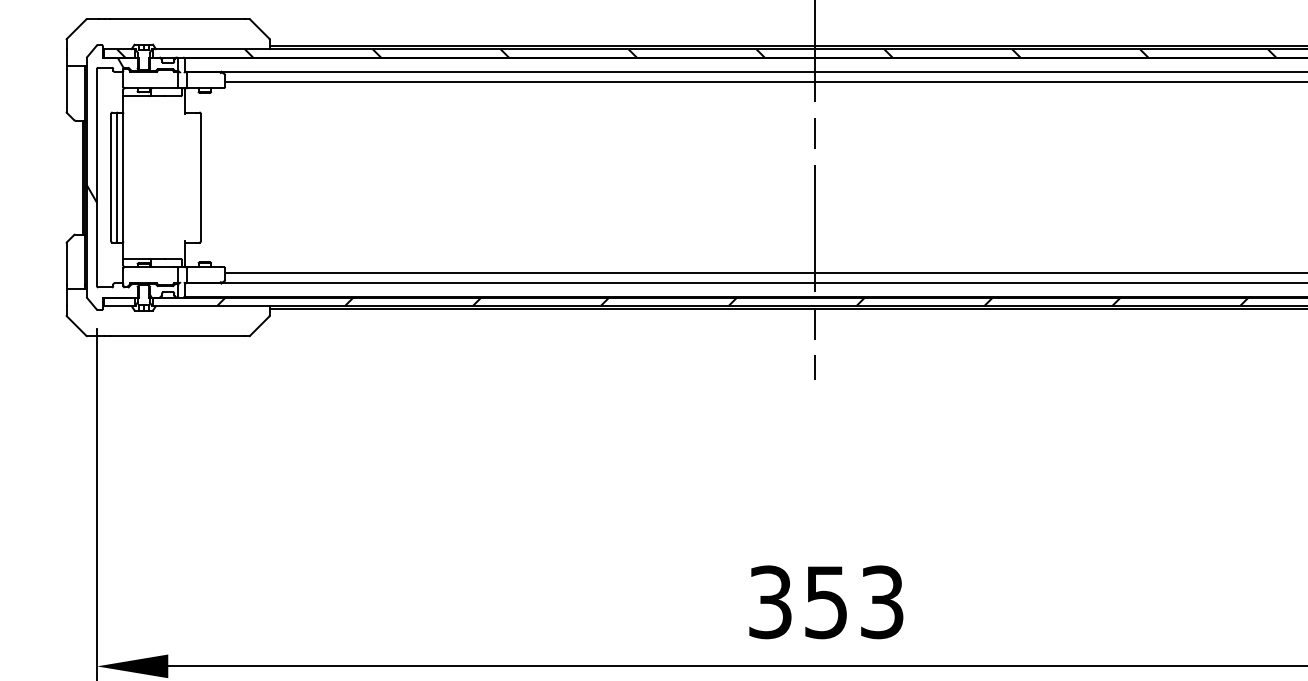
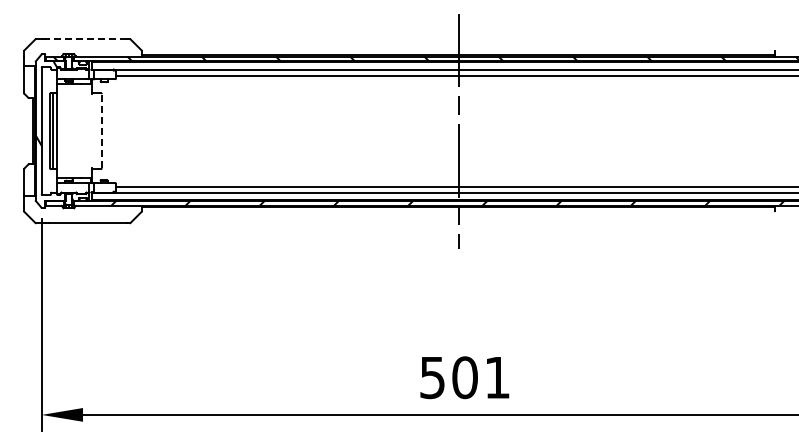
line: (177, 19) -> (88, 39), solid -> dashed
line: (200, 176) -> (101, 130), solid -> dashed
text: (825, 601) -> (464, 377), 353 -> 501

